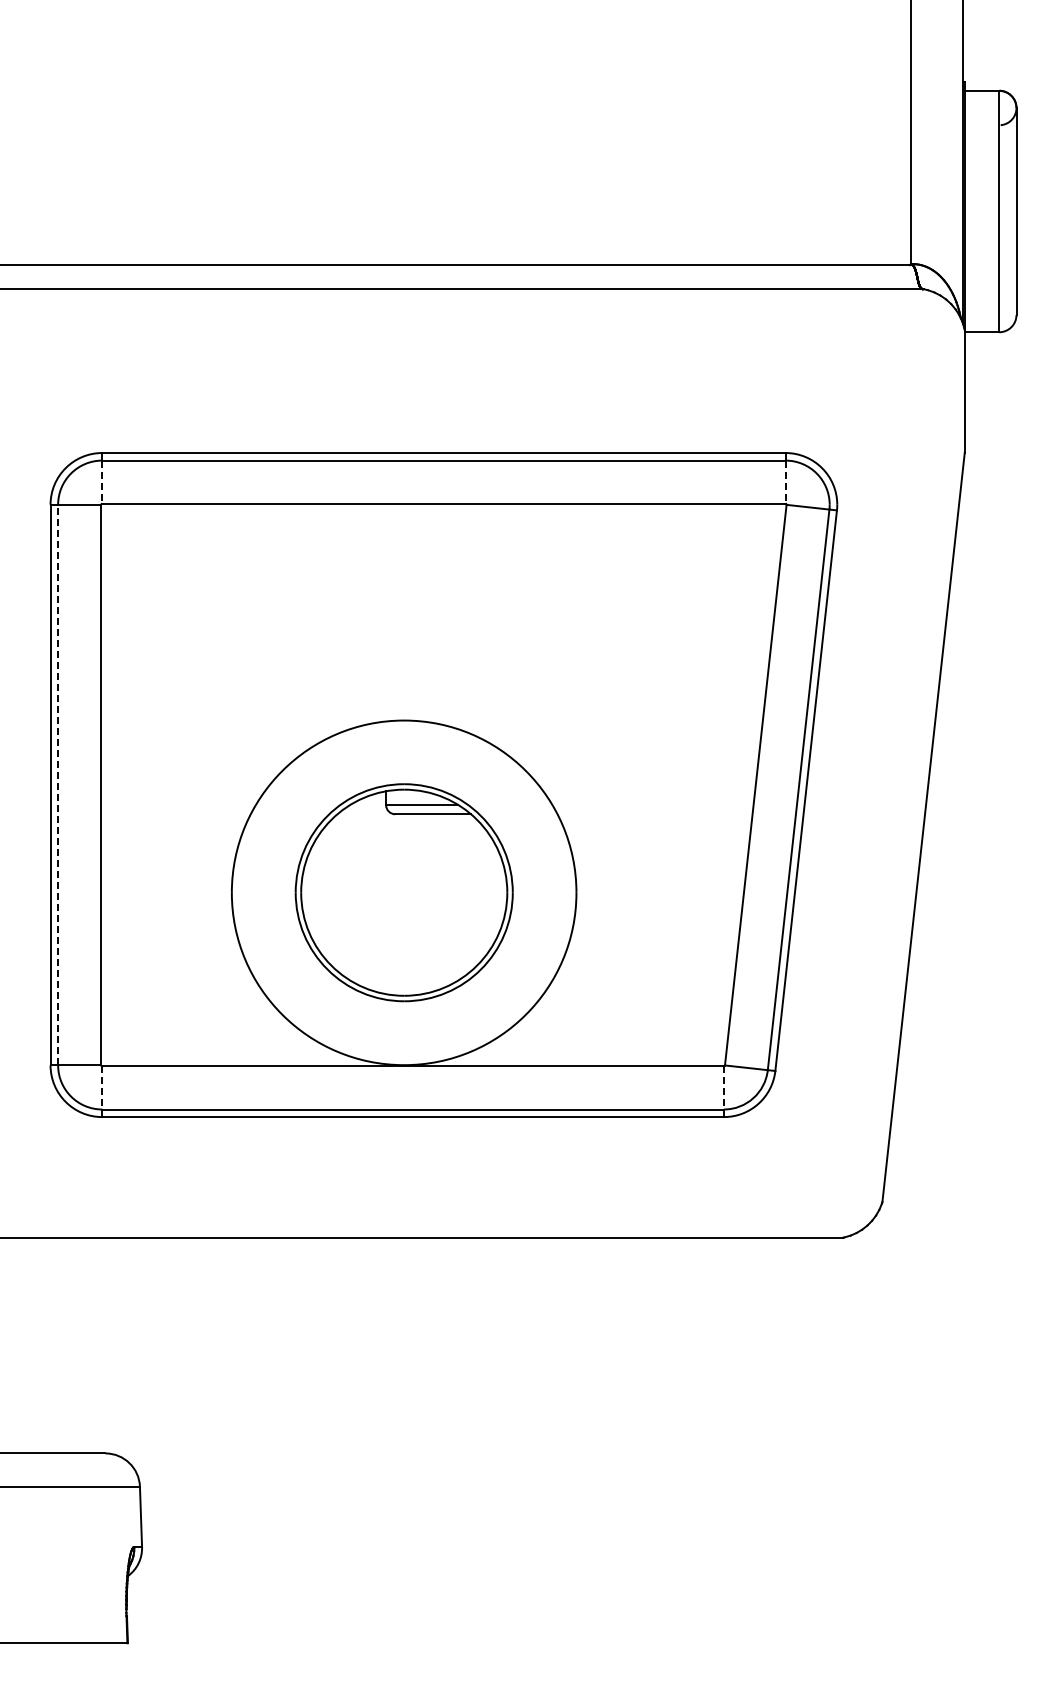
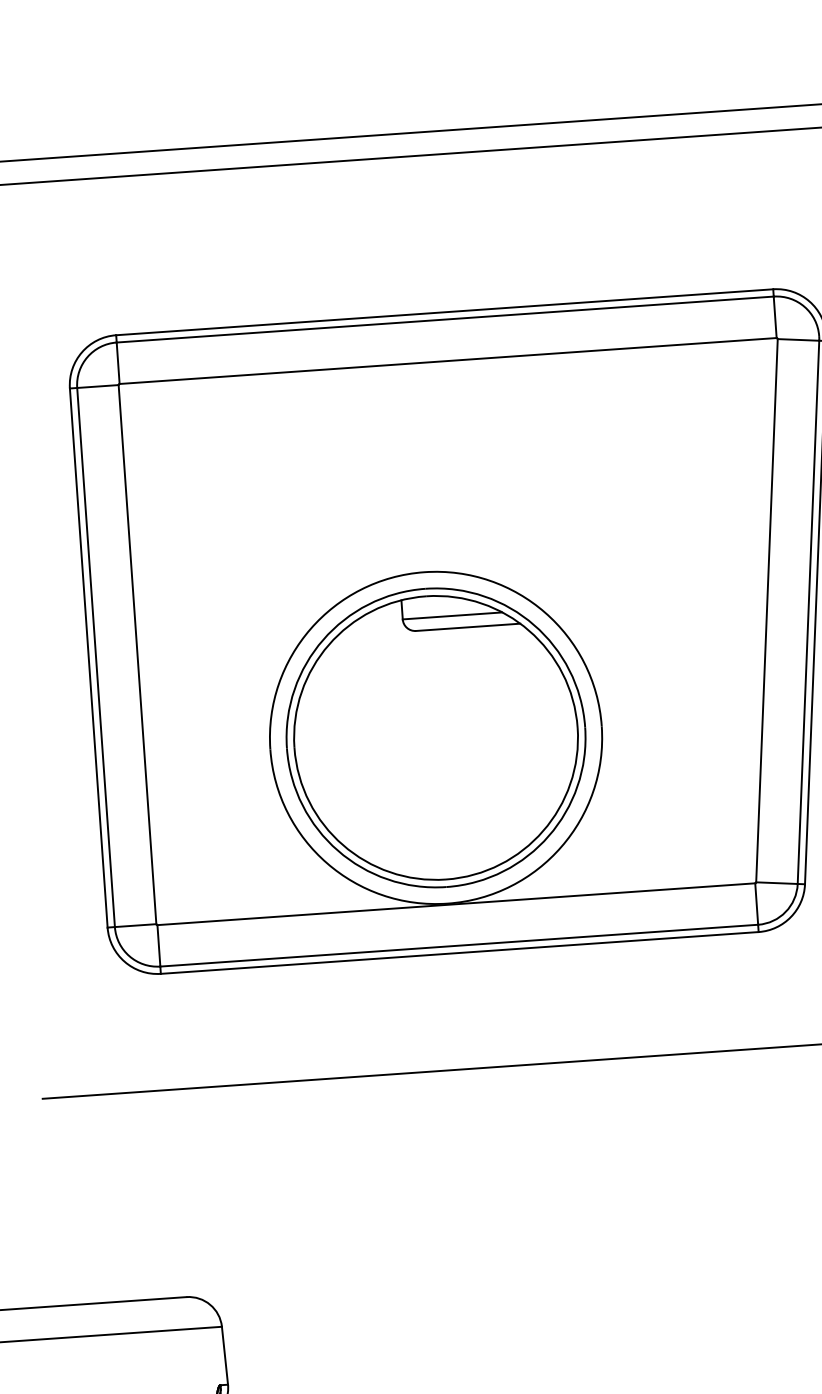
line: (102, 482) -> (118, 363), dashed -> solid
line: (785, 482) -> (775, 317), dashed -> solid
line: (58, 784) -> (96, 656), dashed -> solid
part: (404, 892) -> (436, 737), size x1.43
line: (102, 1087) -> (159, 945), dashed -> solid
line: (723, 1087) -> (756, 903), dashed -> solid

